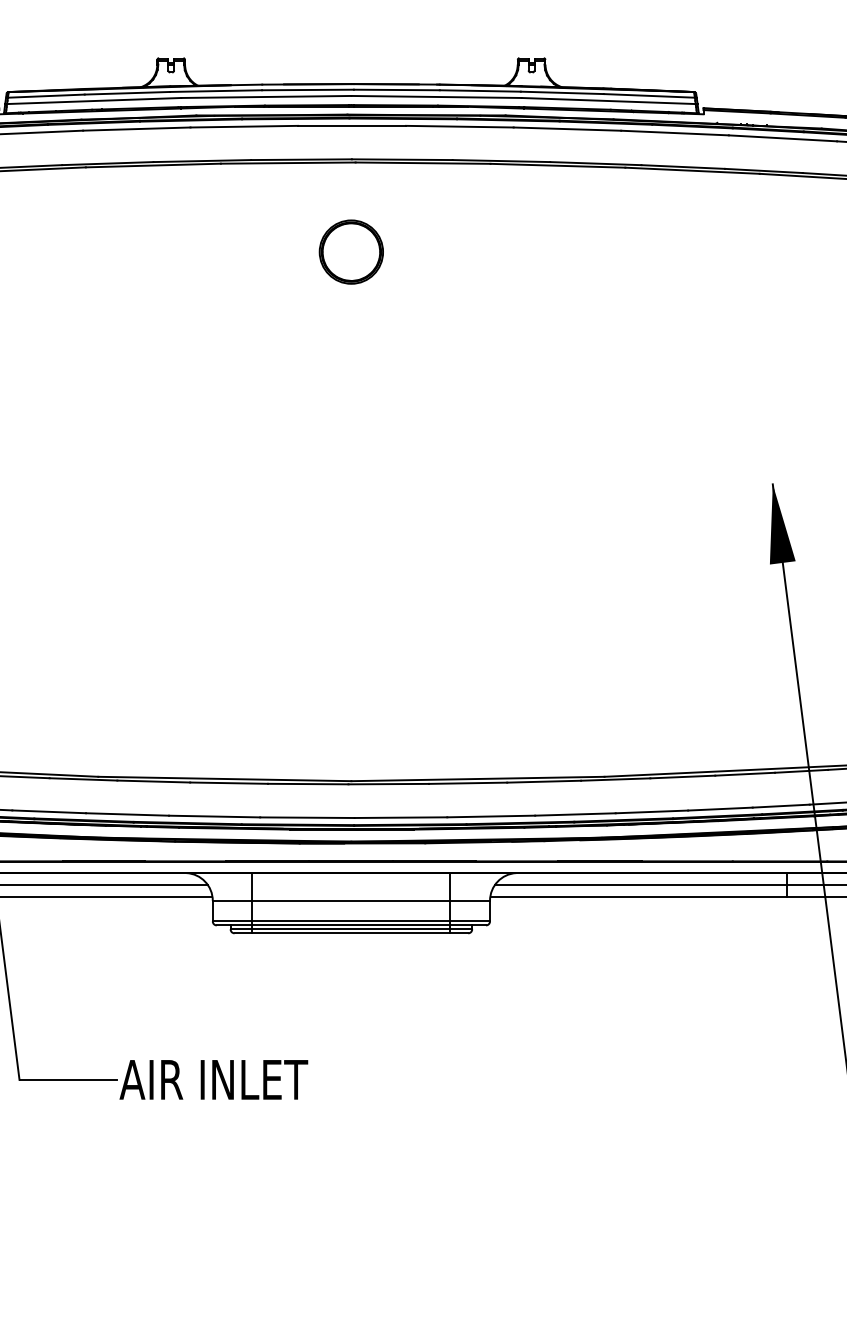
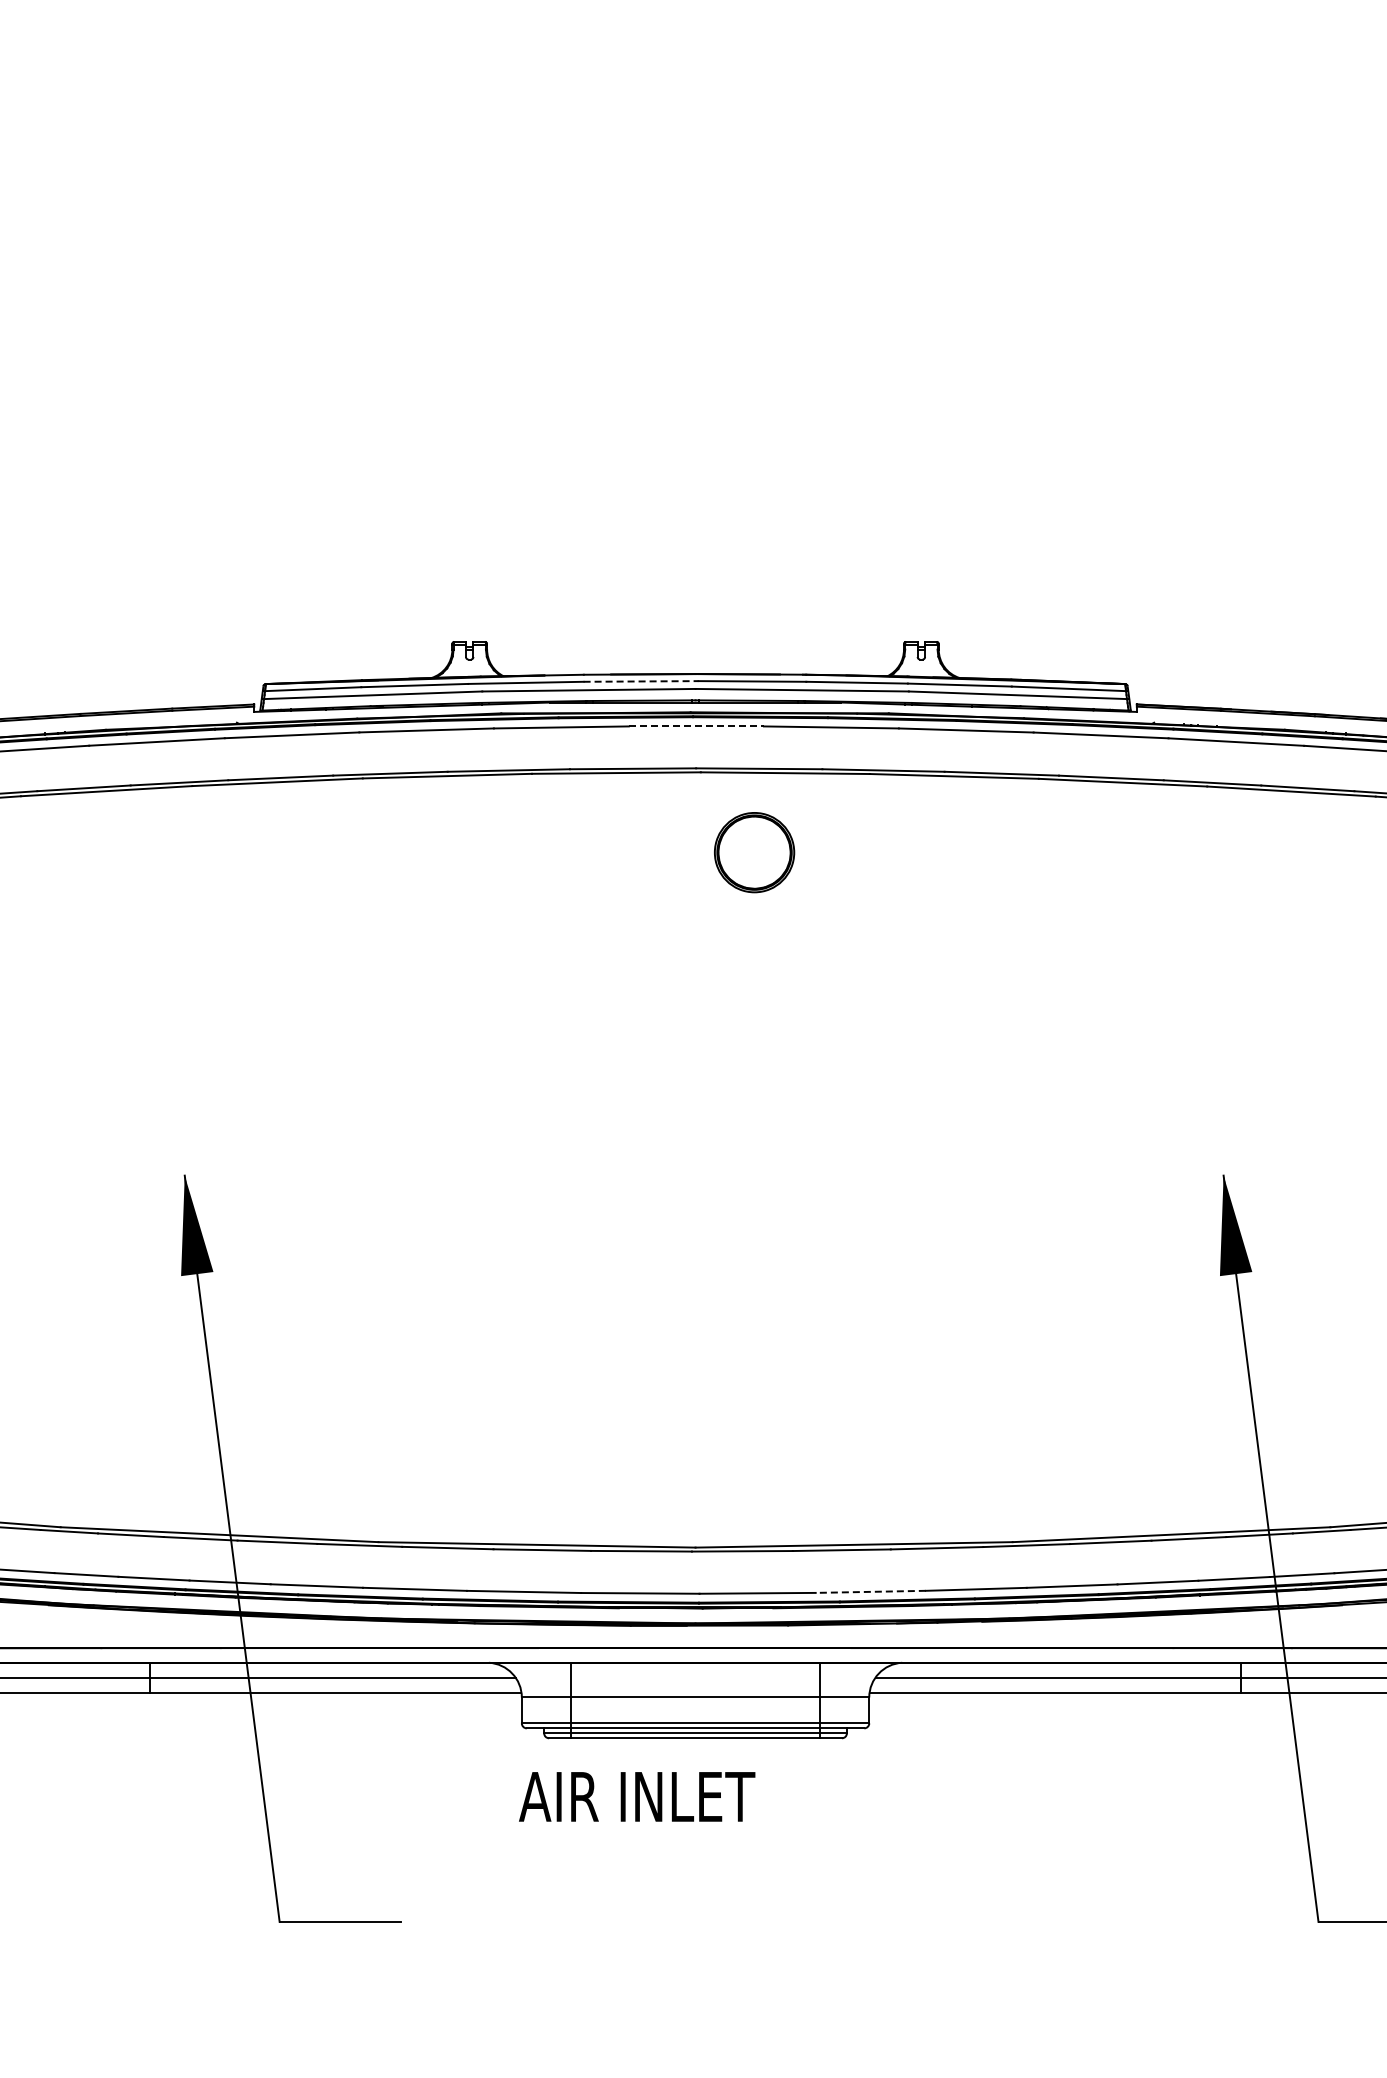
line: (308, 90) -> (641, 681), solid -> dashed
line: (352, 125) -> (696, 726), solid -> dashed
part: (351, 252) -> (754, 852), moved
line: (491, 816) -> (870, 1591), solid -> dashed
text: (214, 1079) -> (637, 1796), moved

